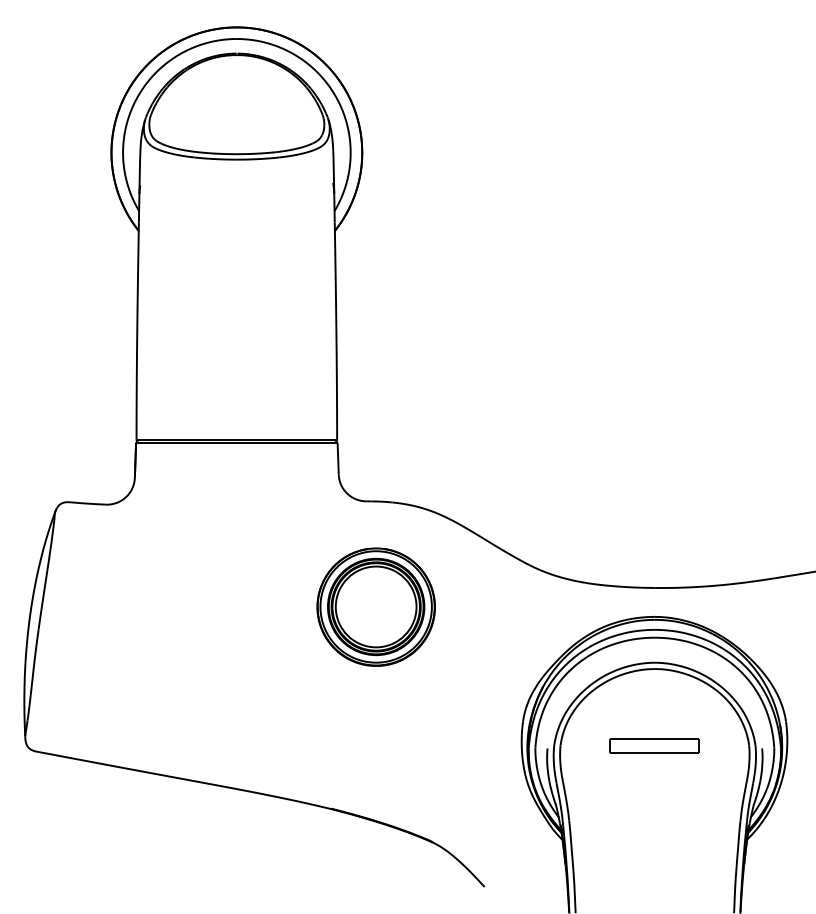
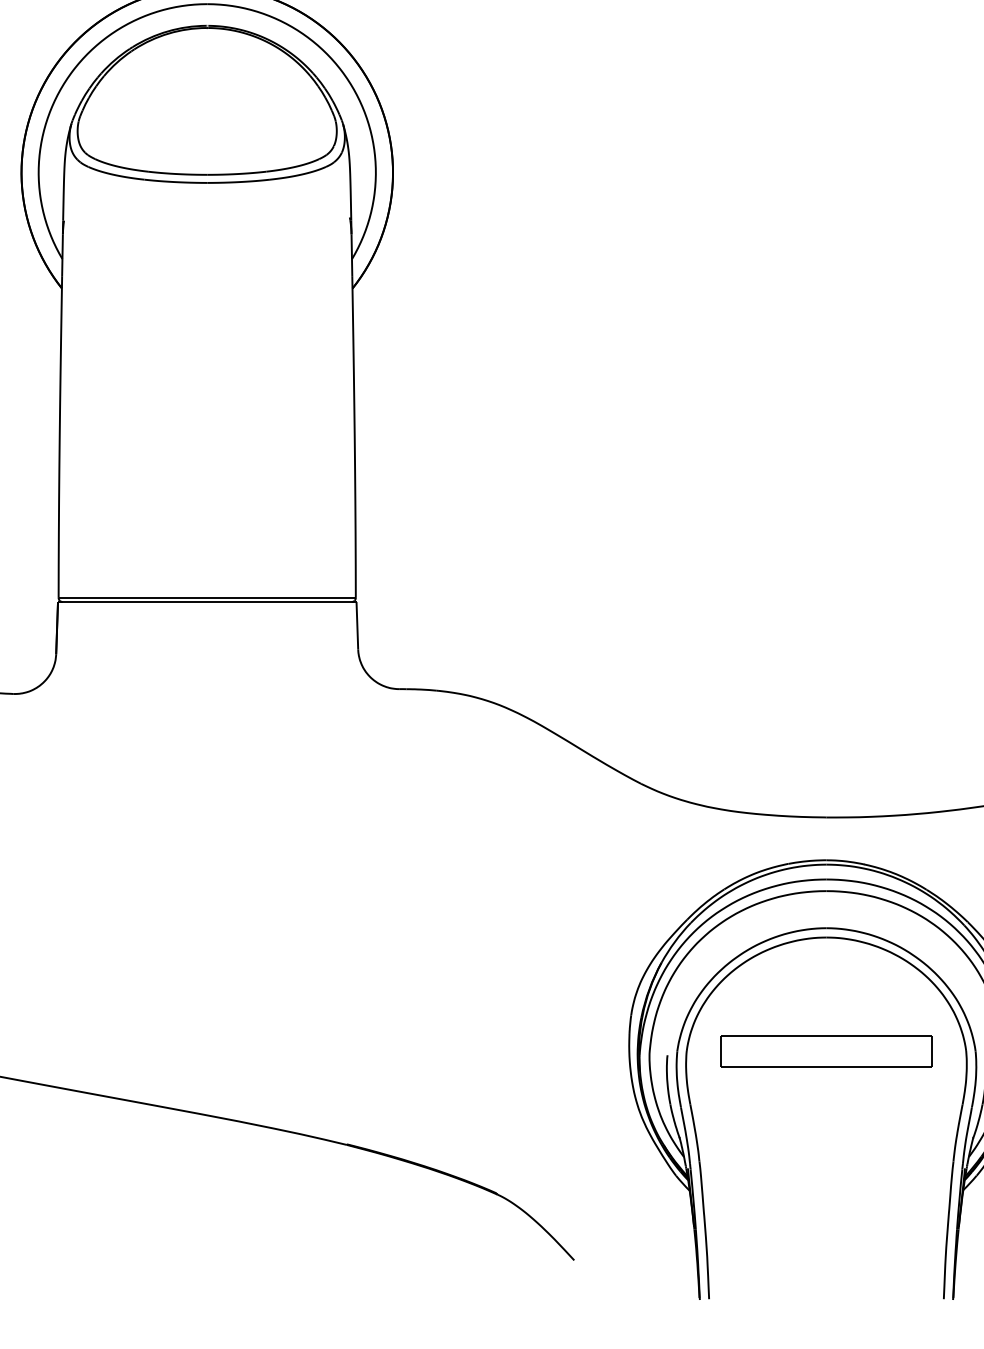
part: (375, 606) -> (412, 844), removed
part: (654, 745) -> (825, 1050), size x1.6

